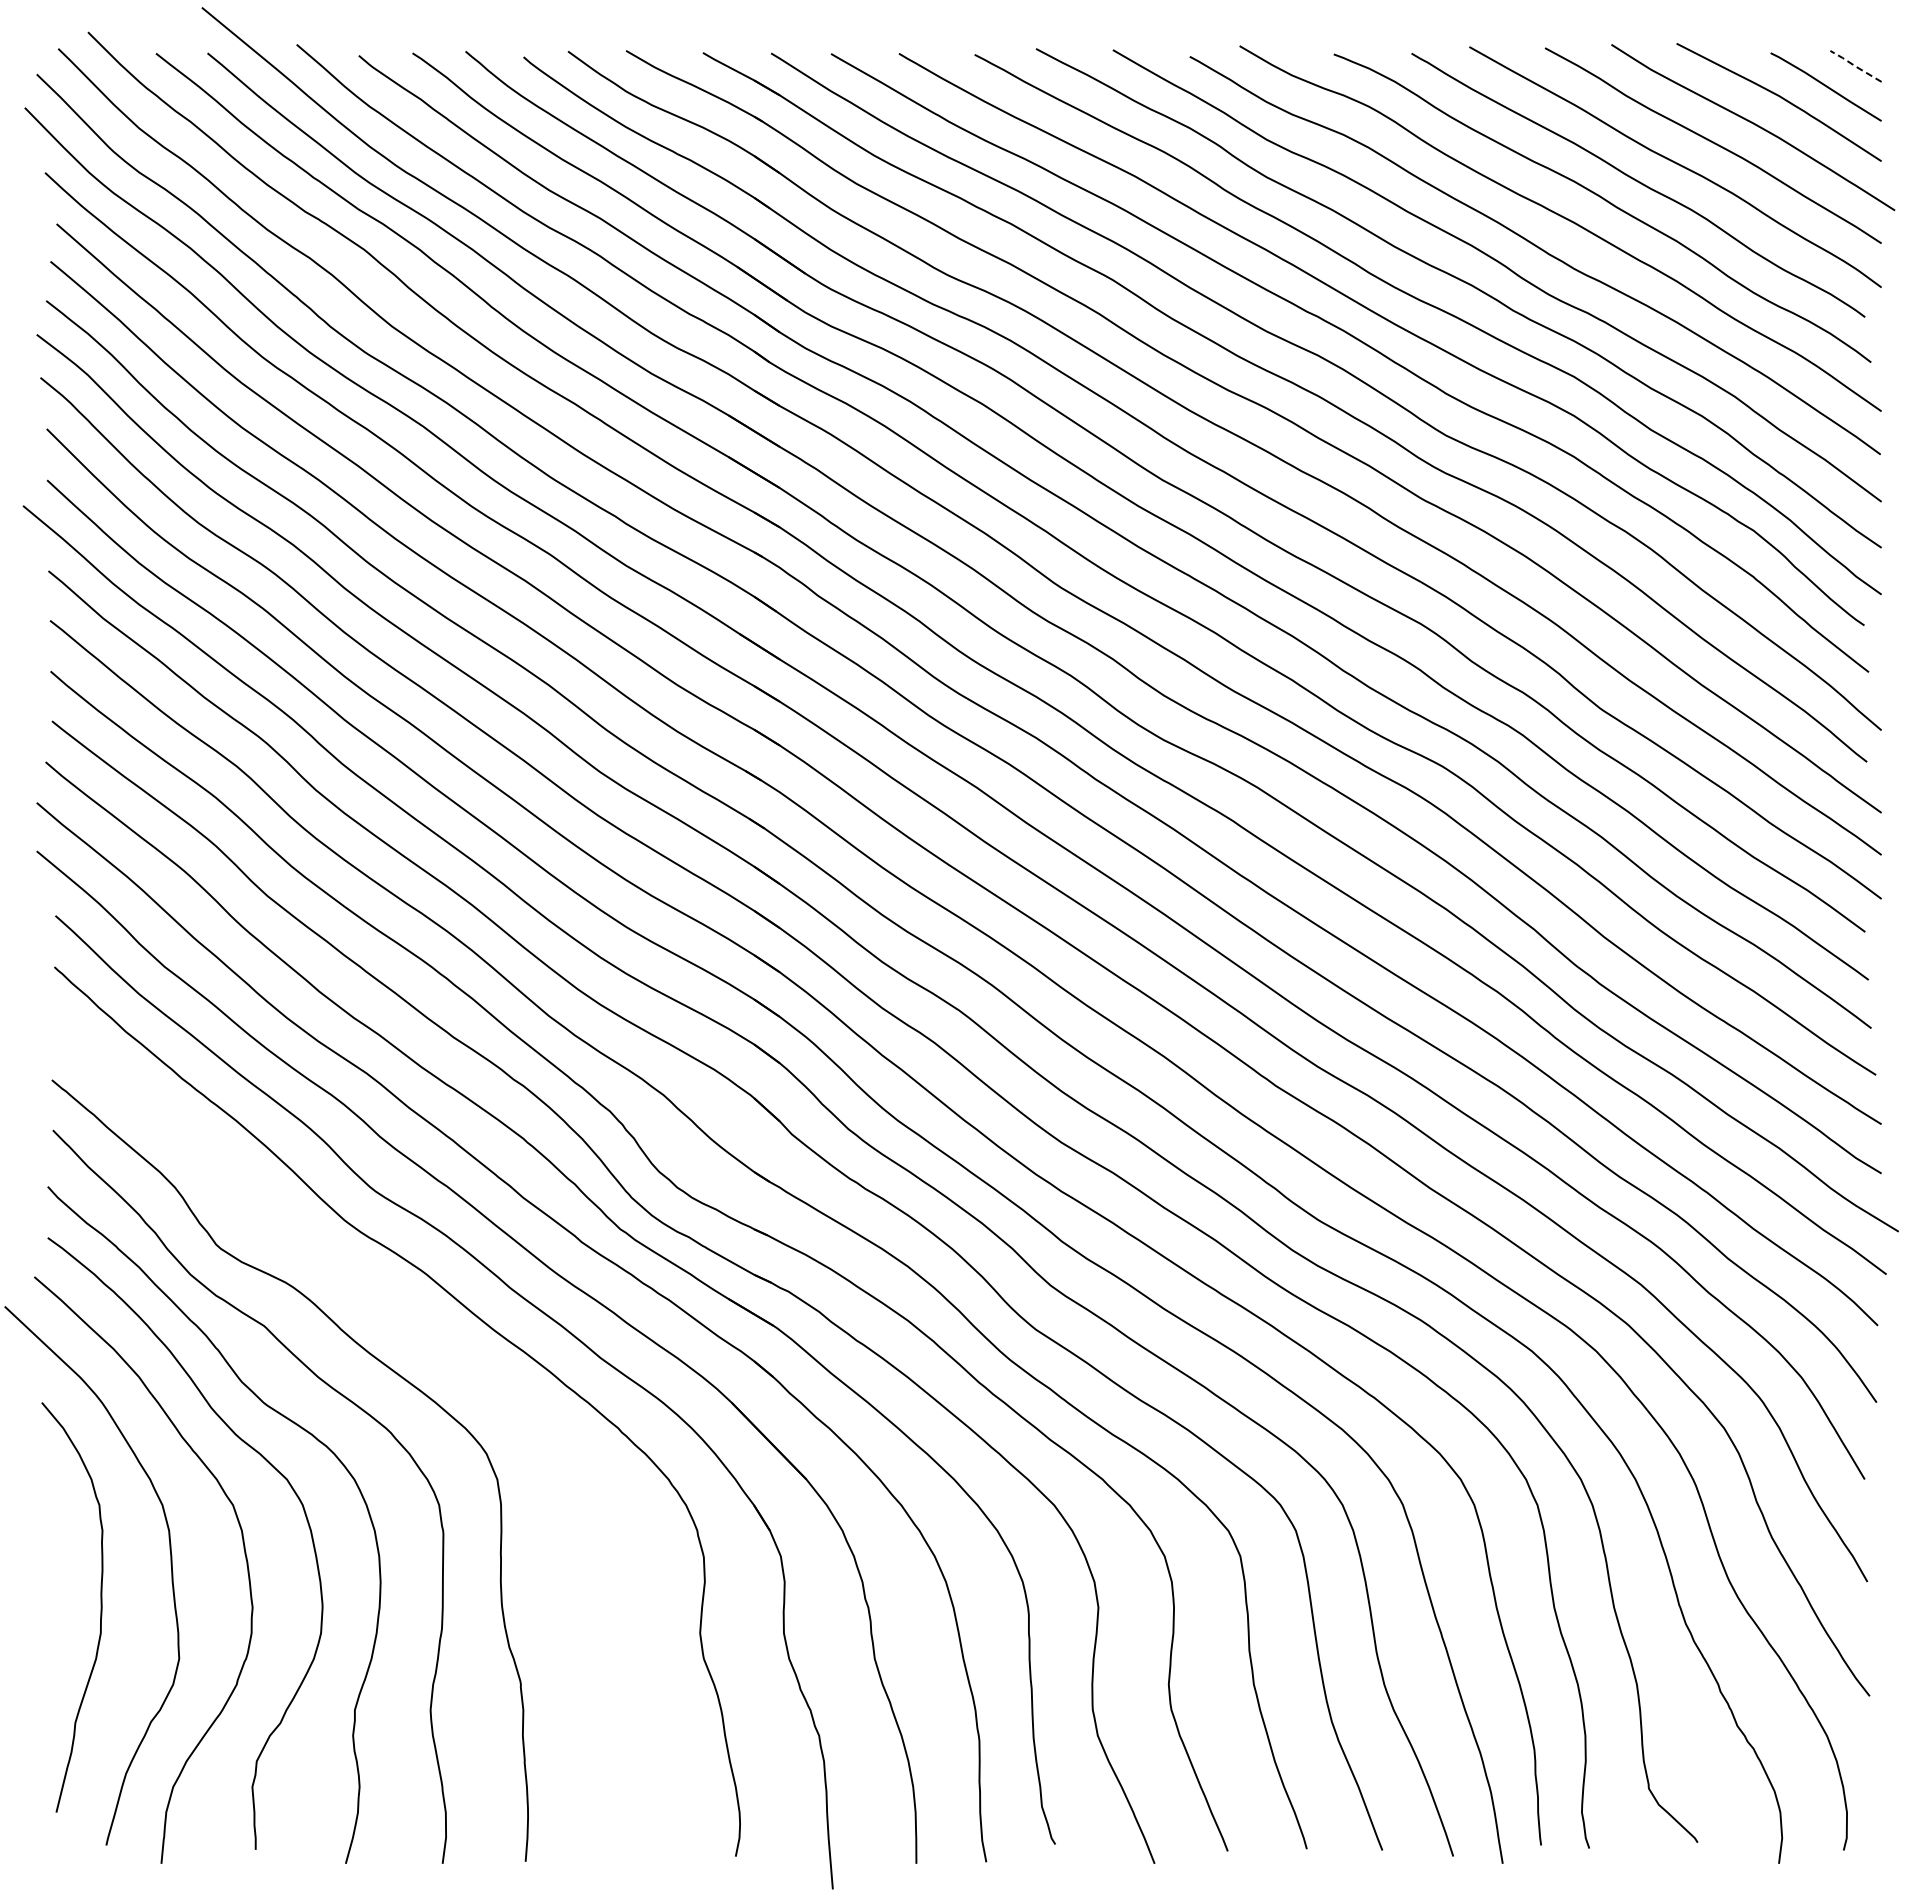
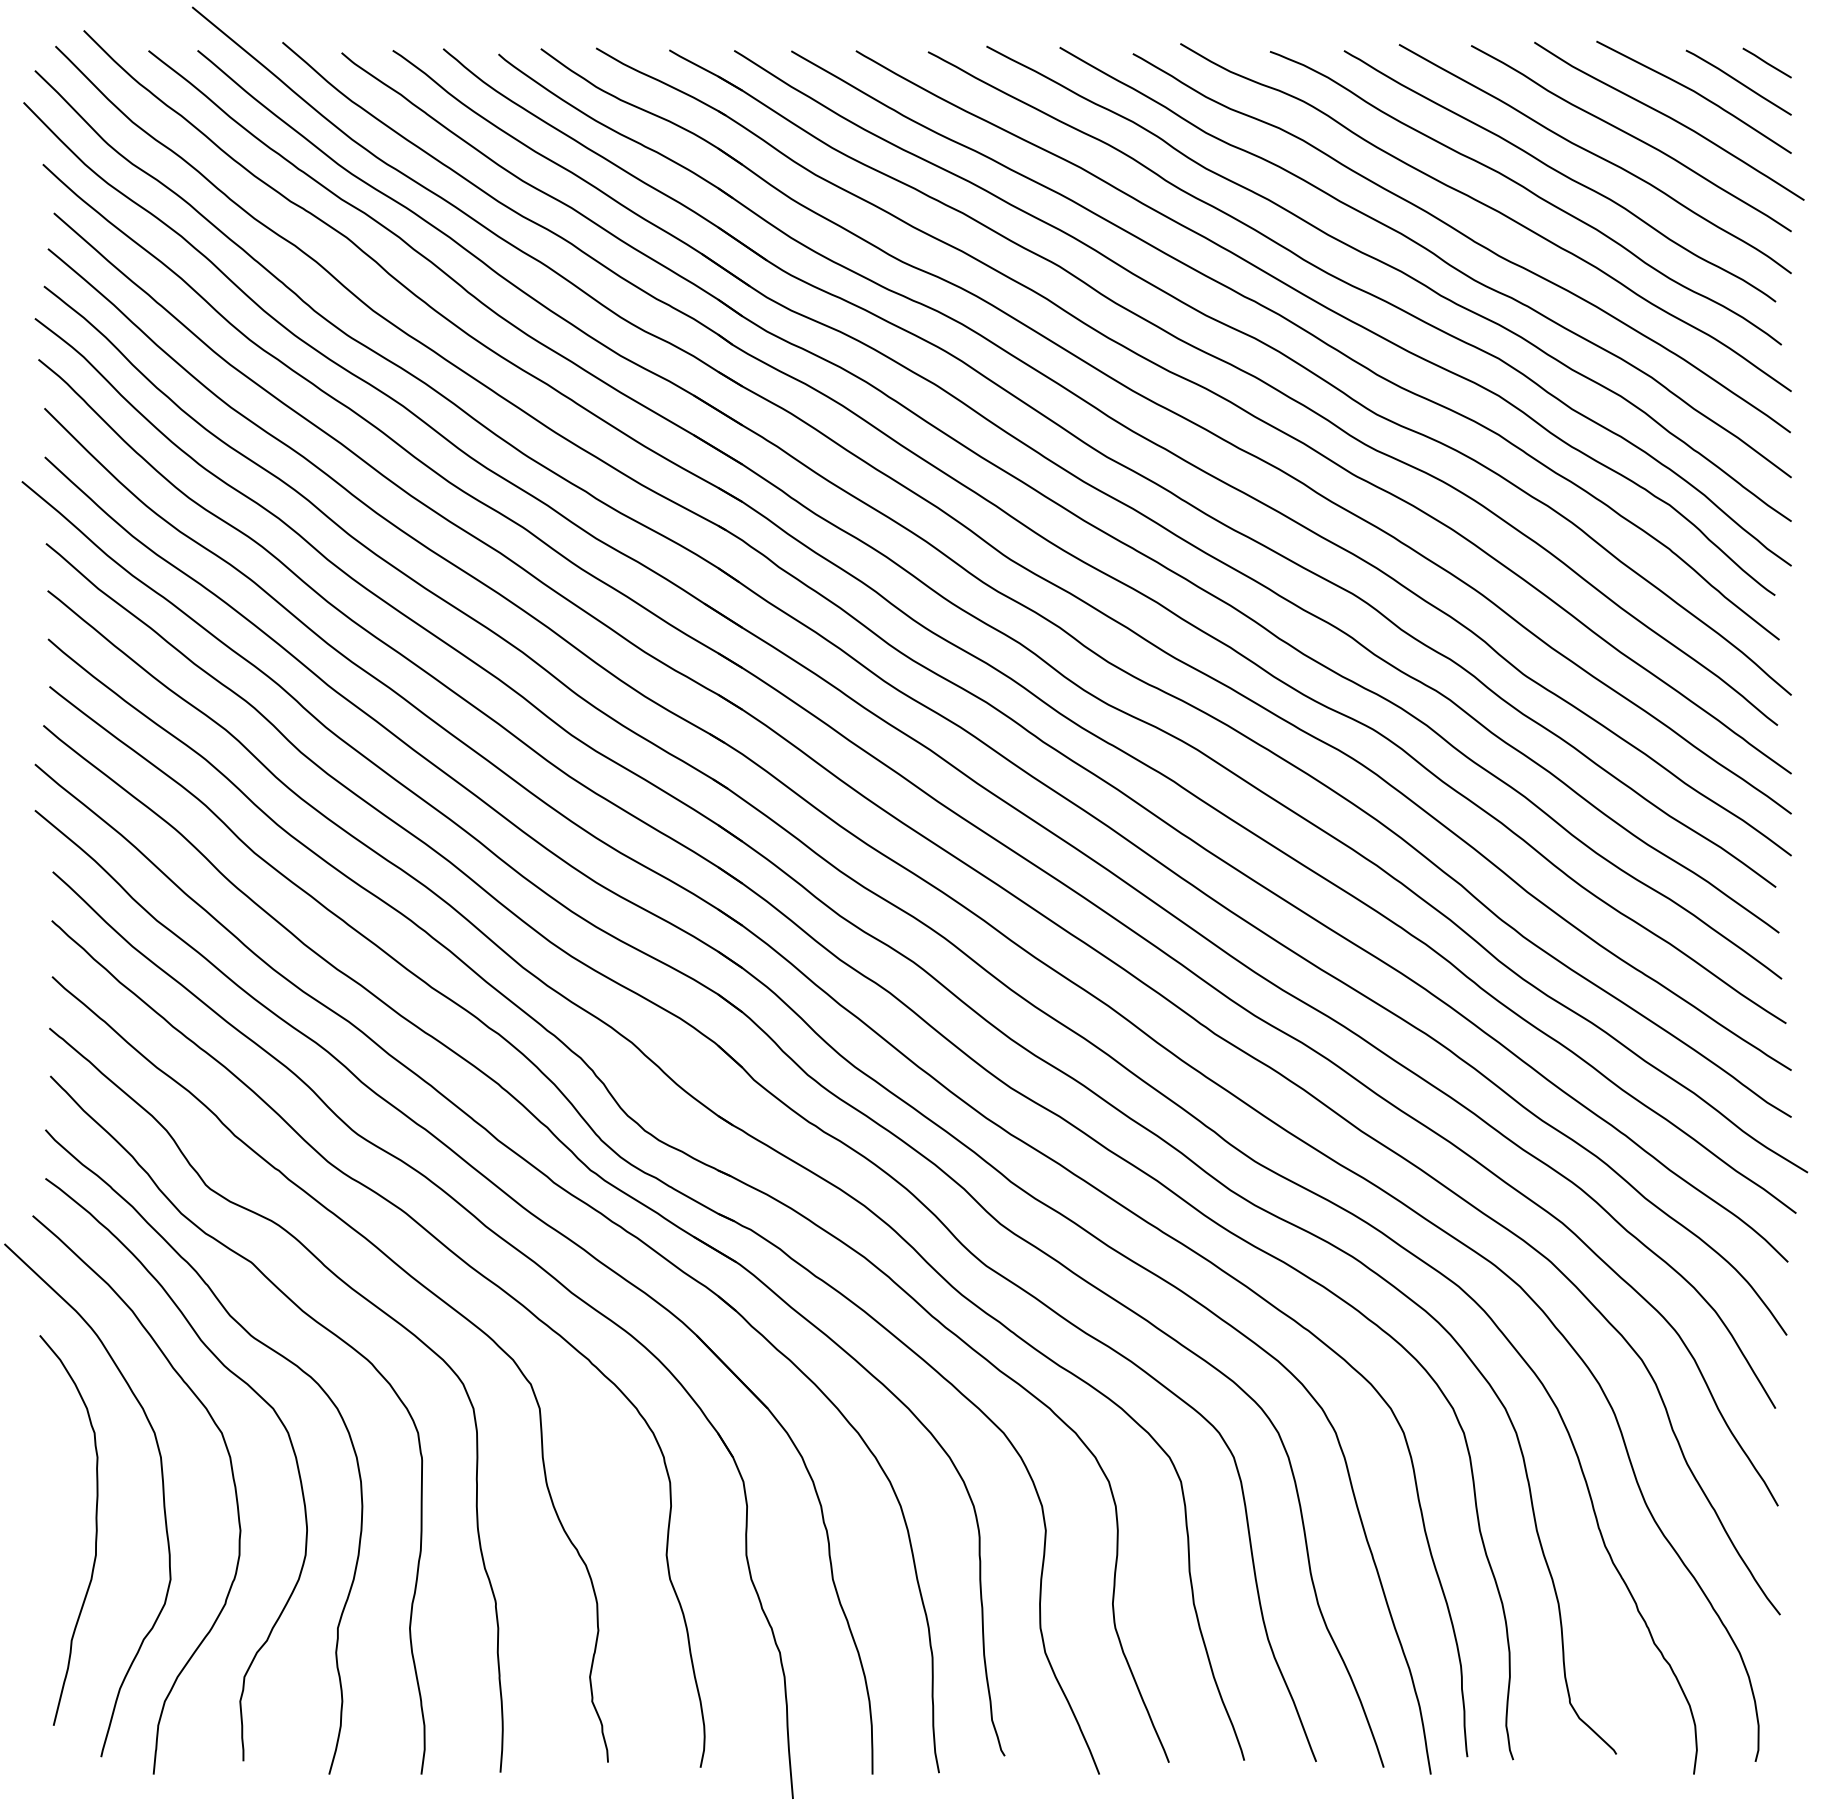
line: (1855, 66) -> (1766, 63), dashed -> solid
curve: (428, 1339) -> (407, 1275), added

